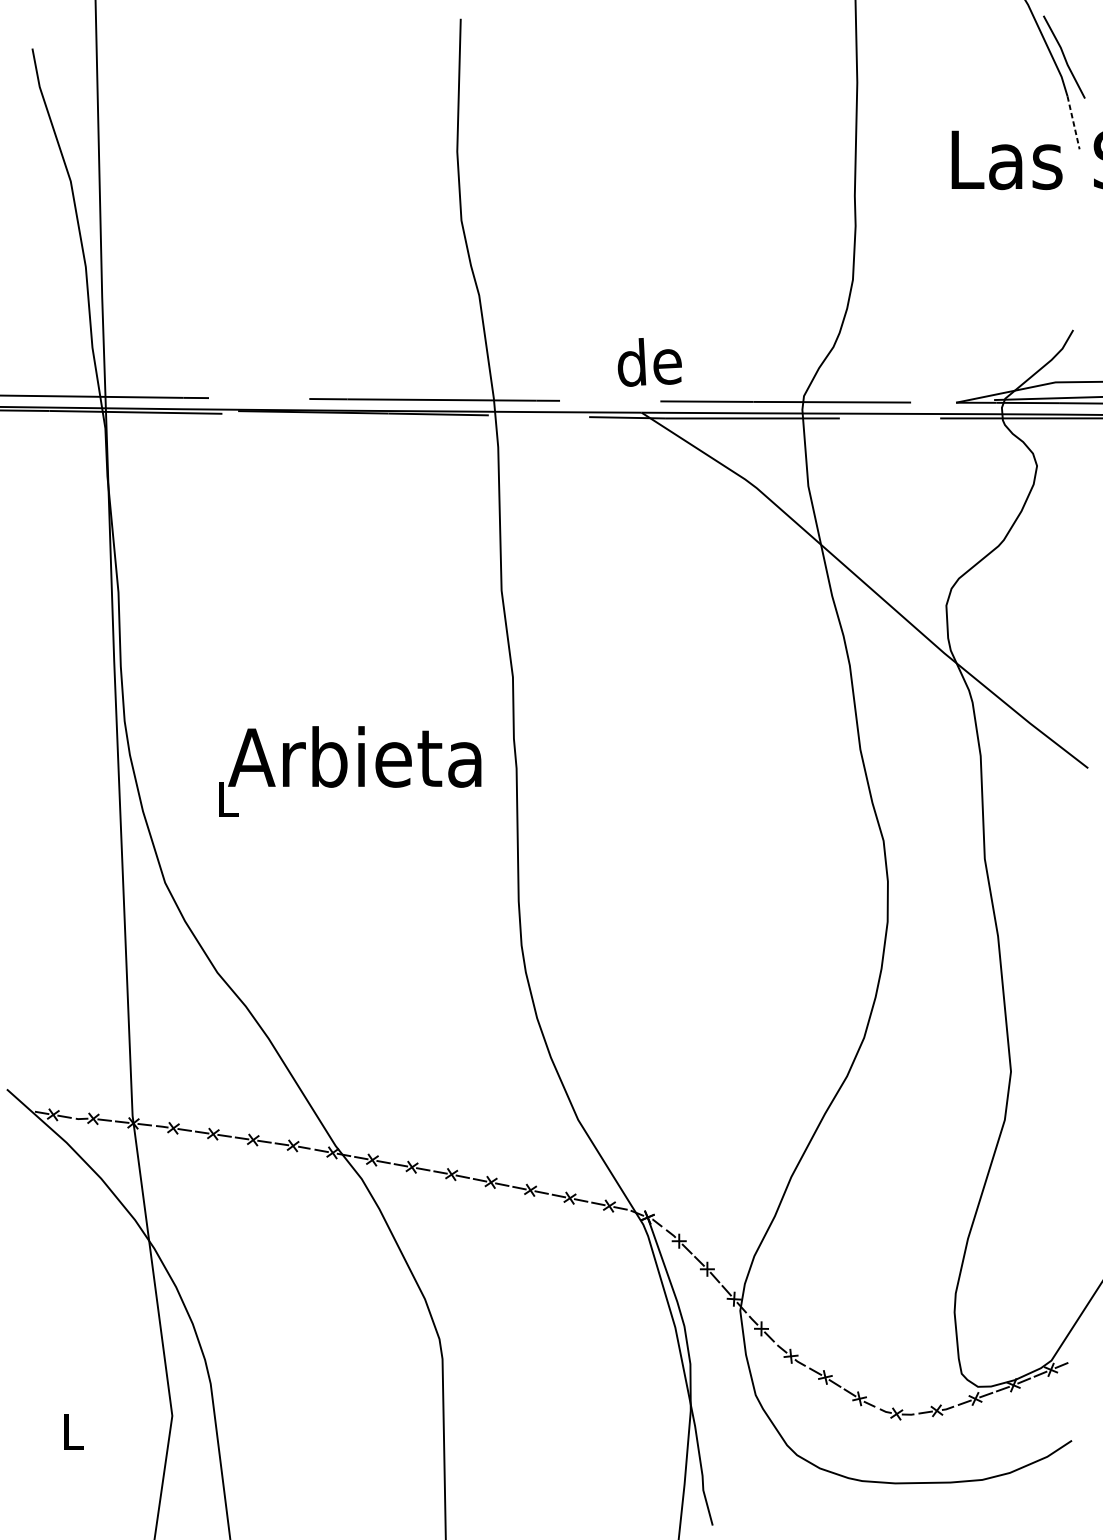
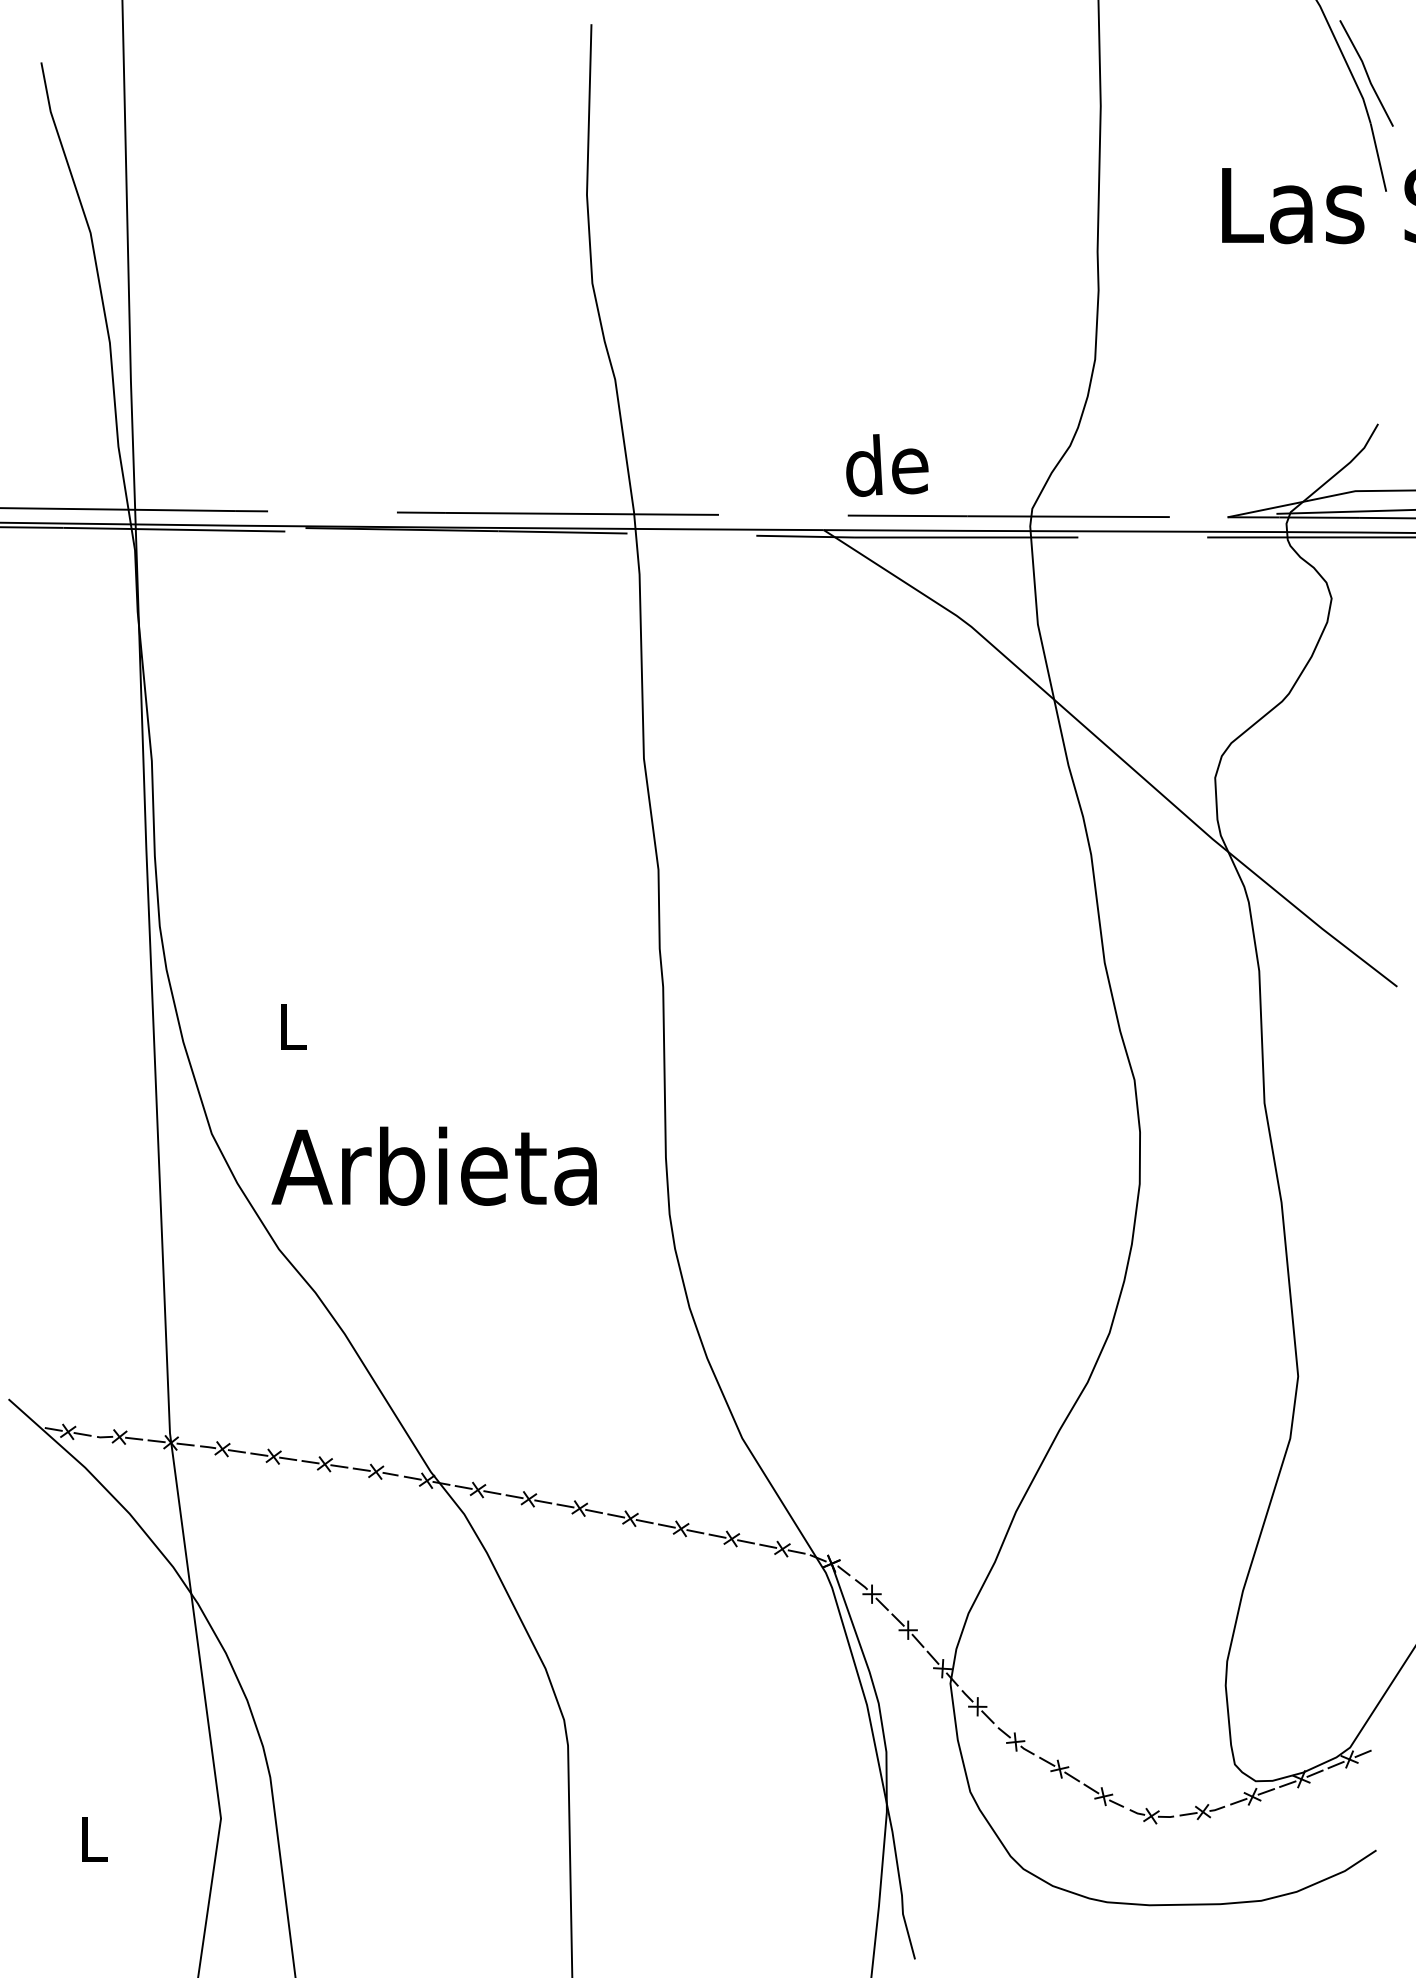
line: (1073, 122) -> (1378, 157), dashed -> solid
text: (649, 362) -> (887, 465), moved
text: (354, 756) -> (433, 1165), moved

